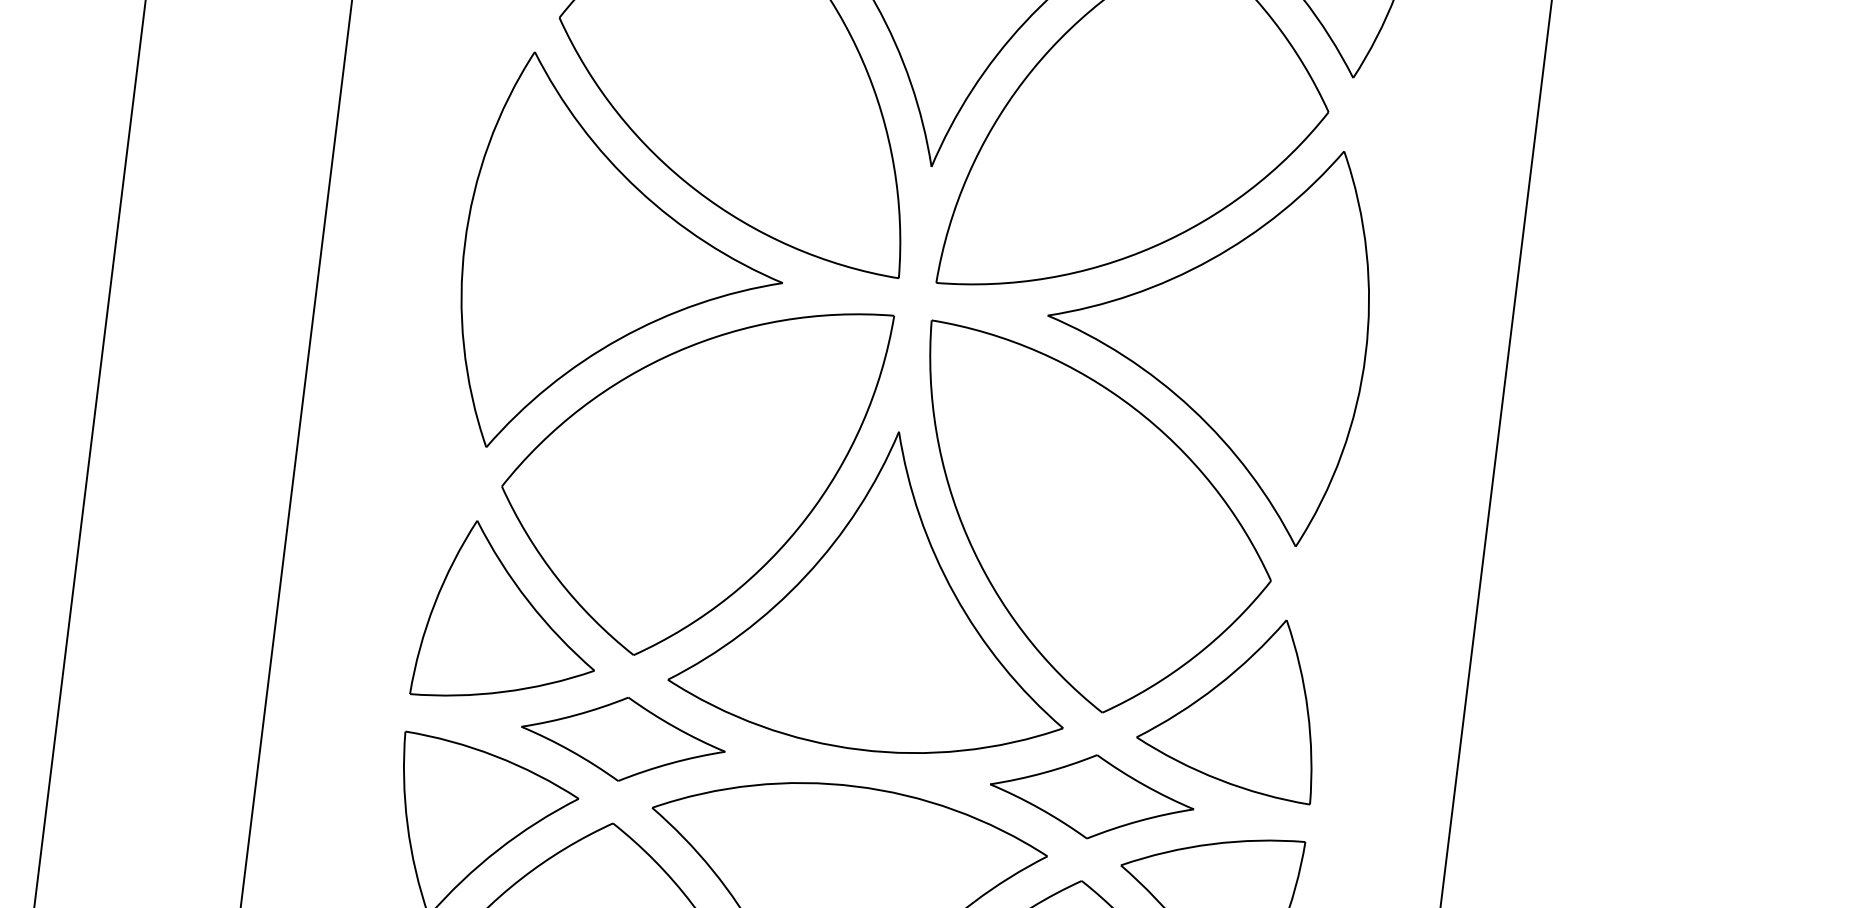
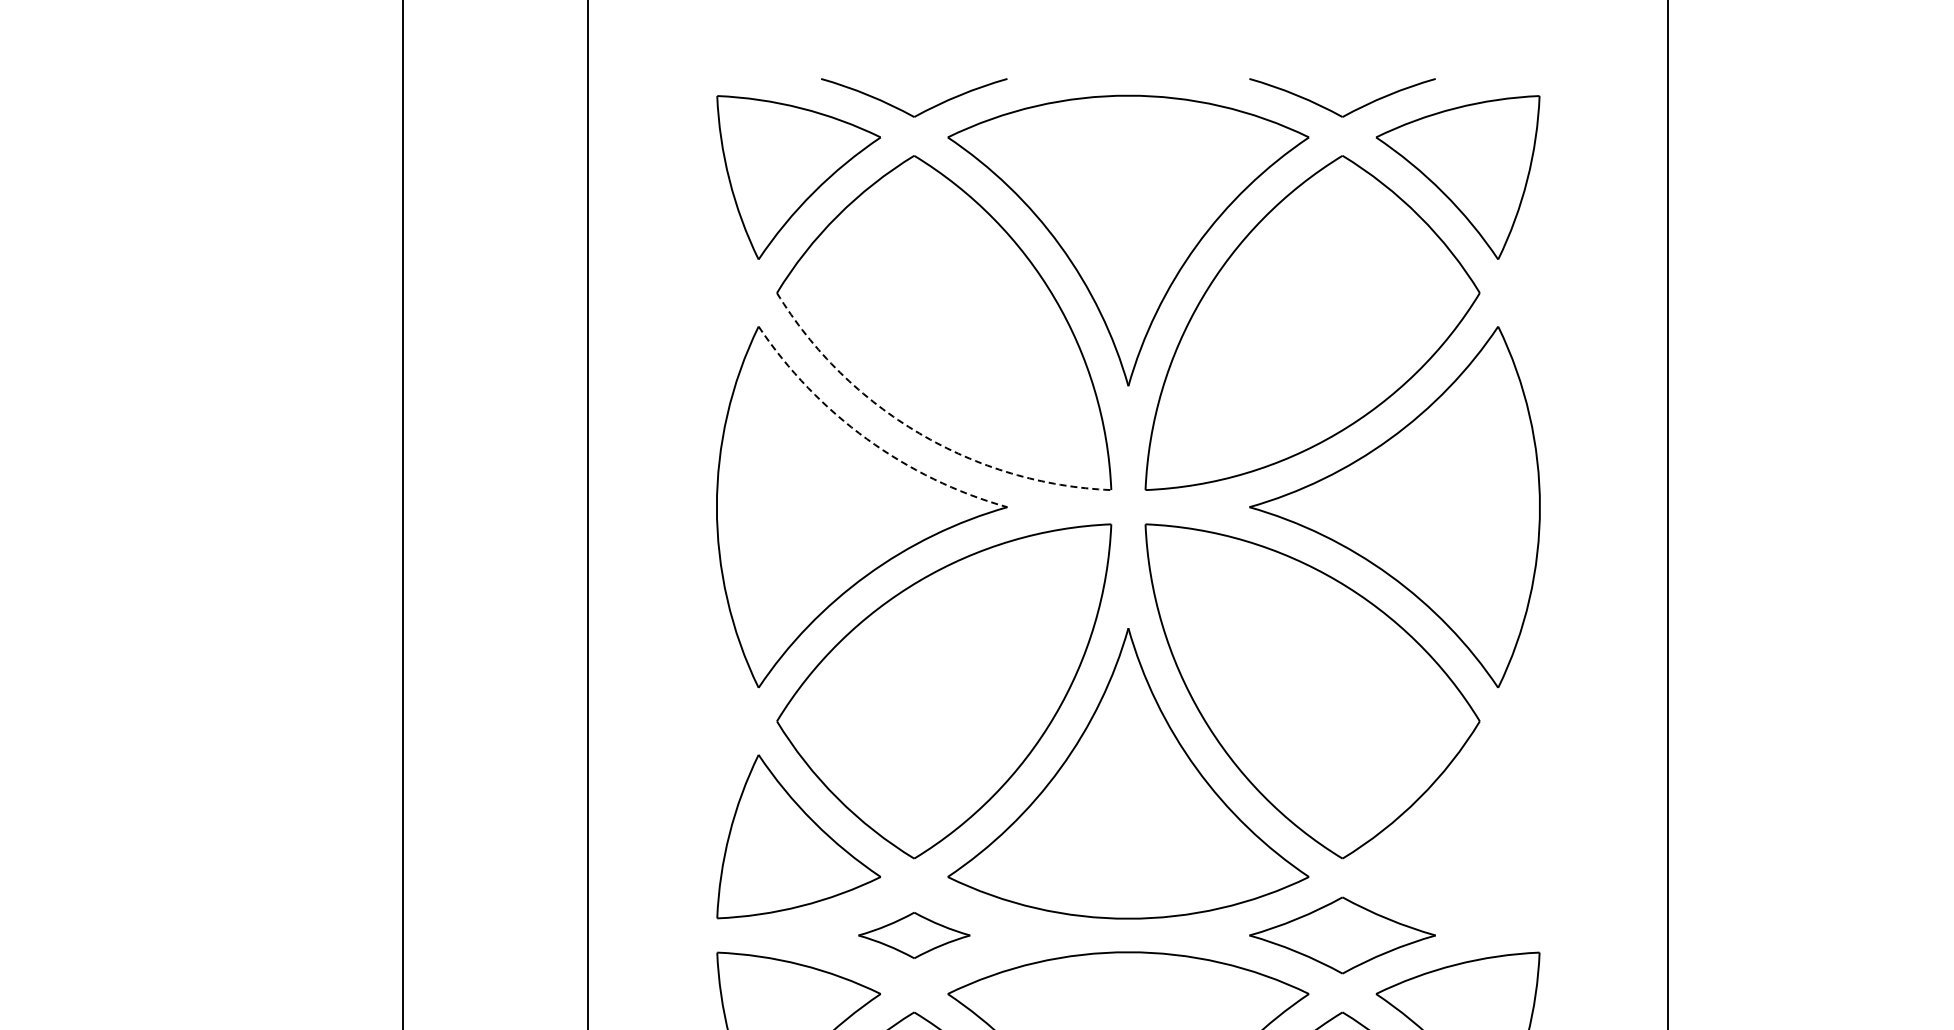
arc: (637, 190) -> (866, 439), solid -> dashed
arc: (696, 190) -> (919, 433), solid -> dashed
part: (1231, 703) -> (1457, 836), removed
part: (623, 739) -> (914, 935), size x0.6

